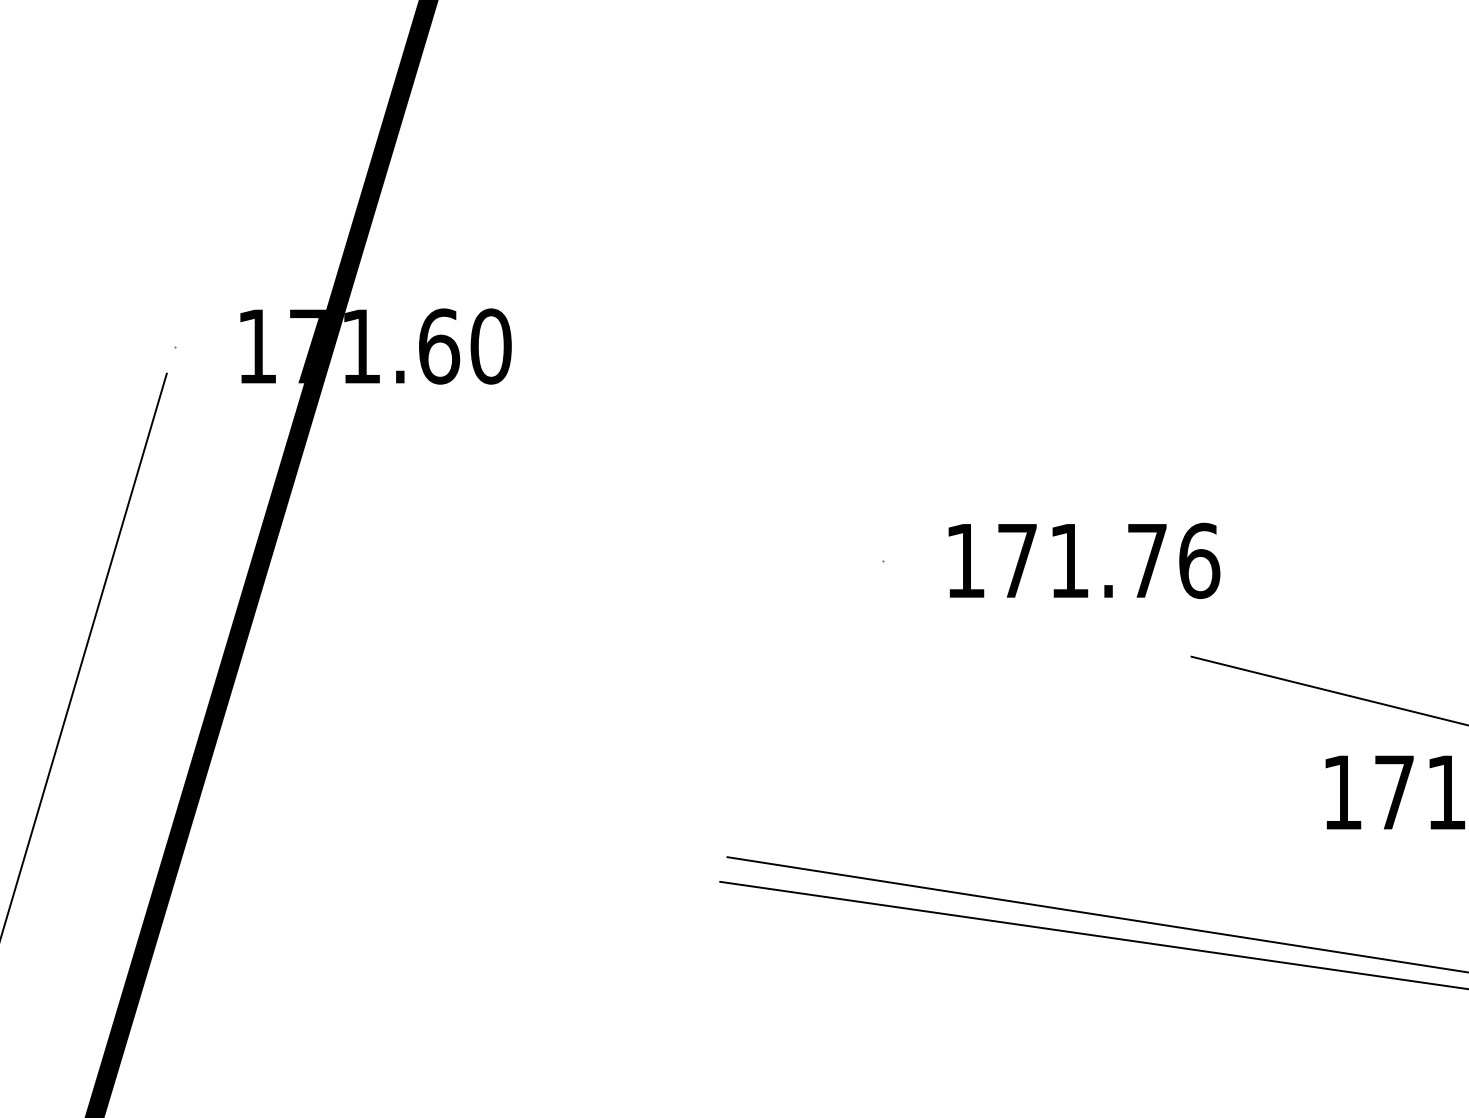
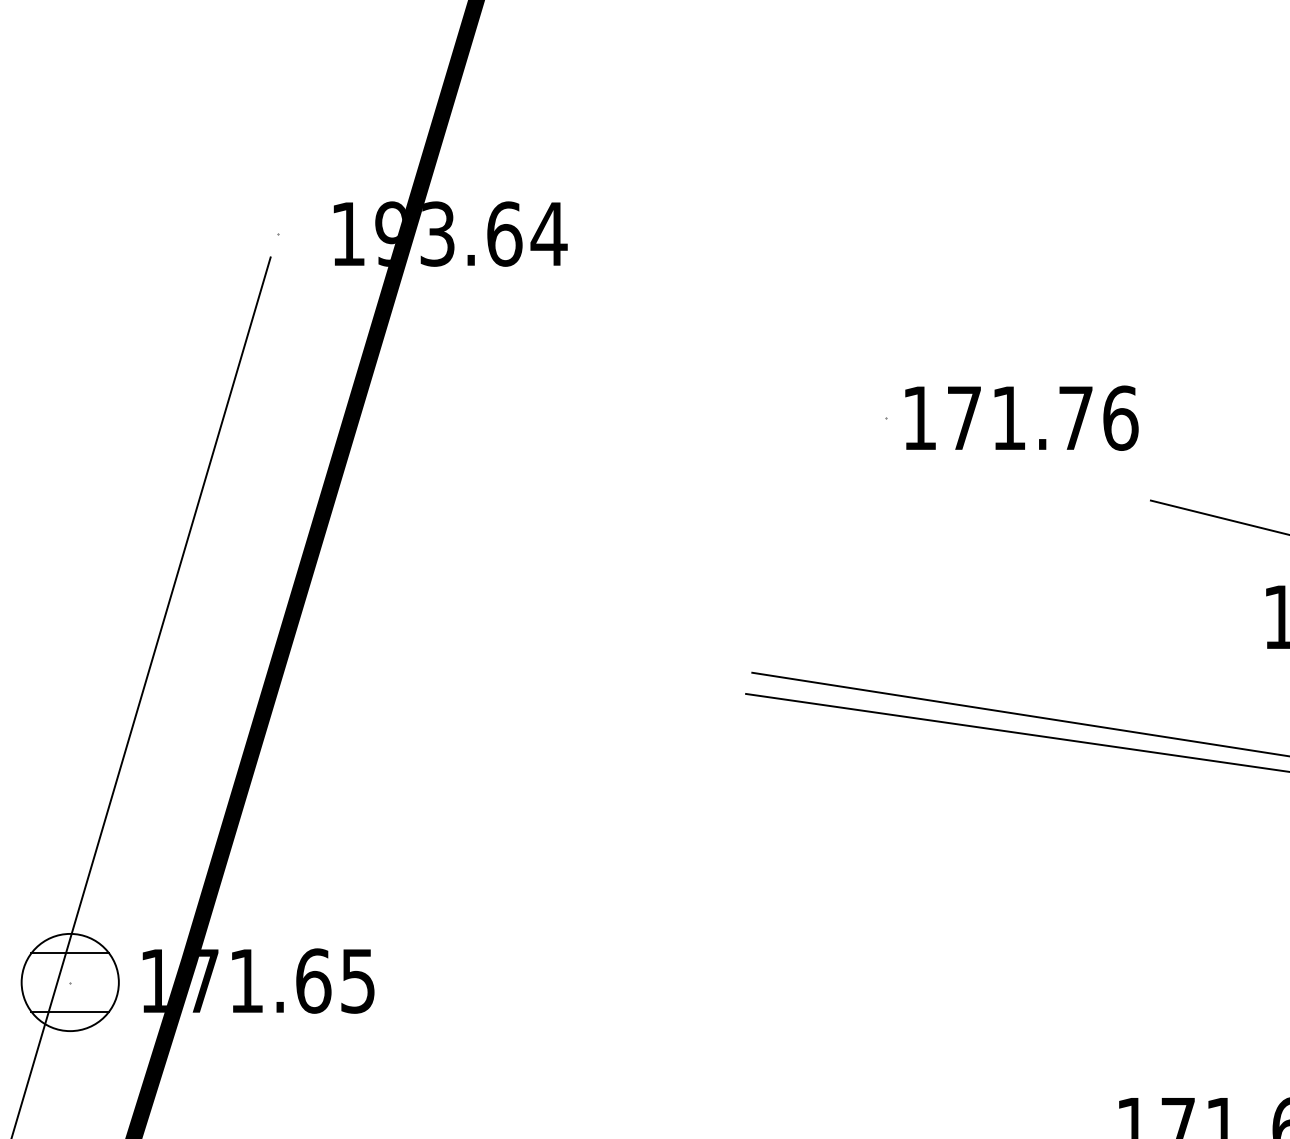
text: (400, 345) -> (471, 233), 171.60 -> 193.64
text: (1083, 560) -> (1021, 417), moved

